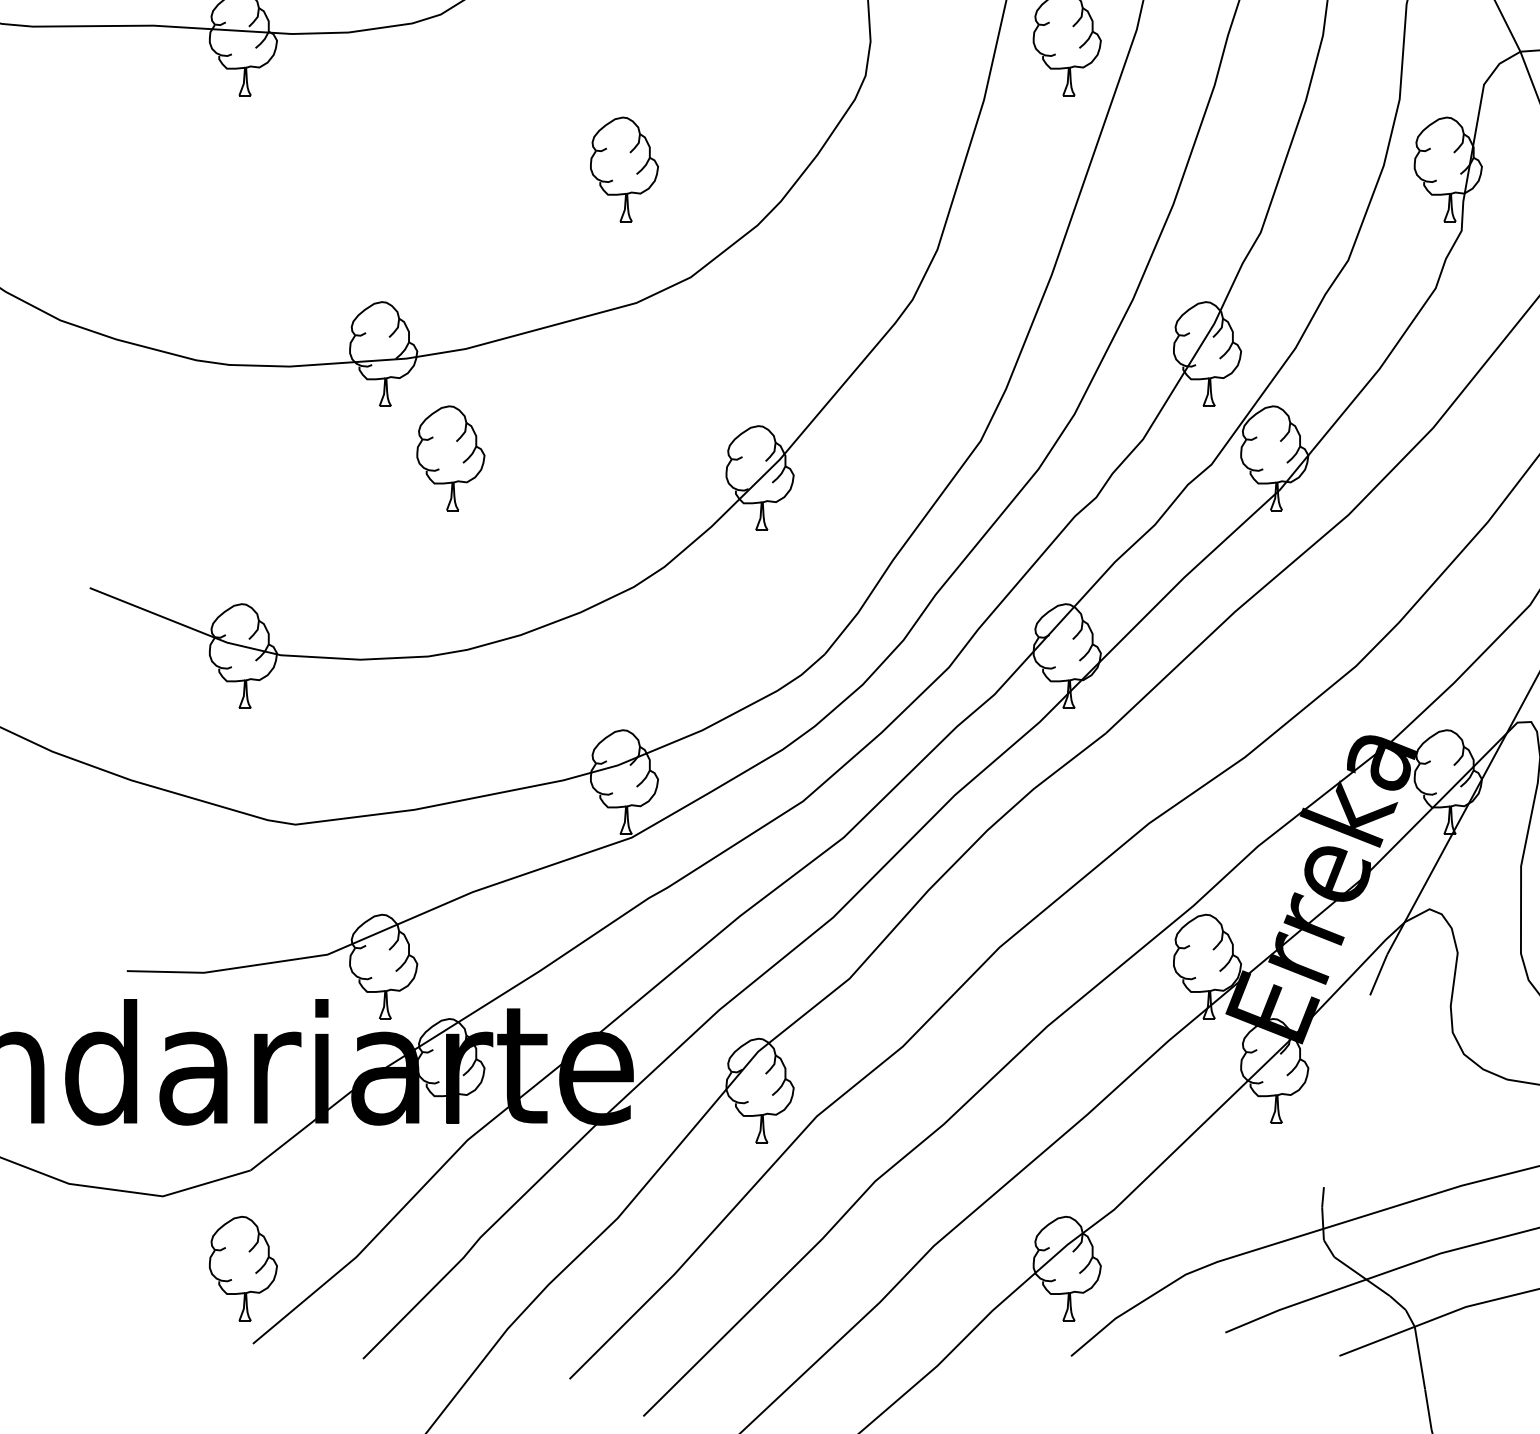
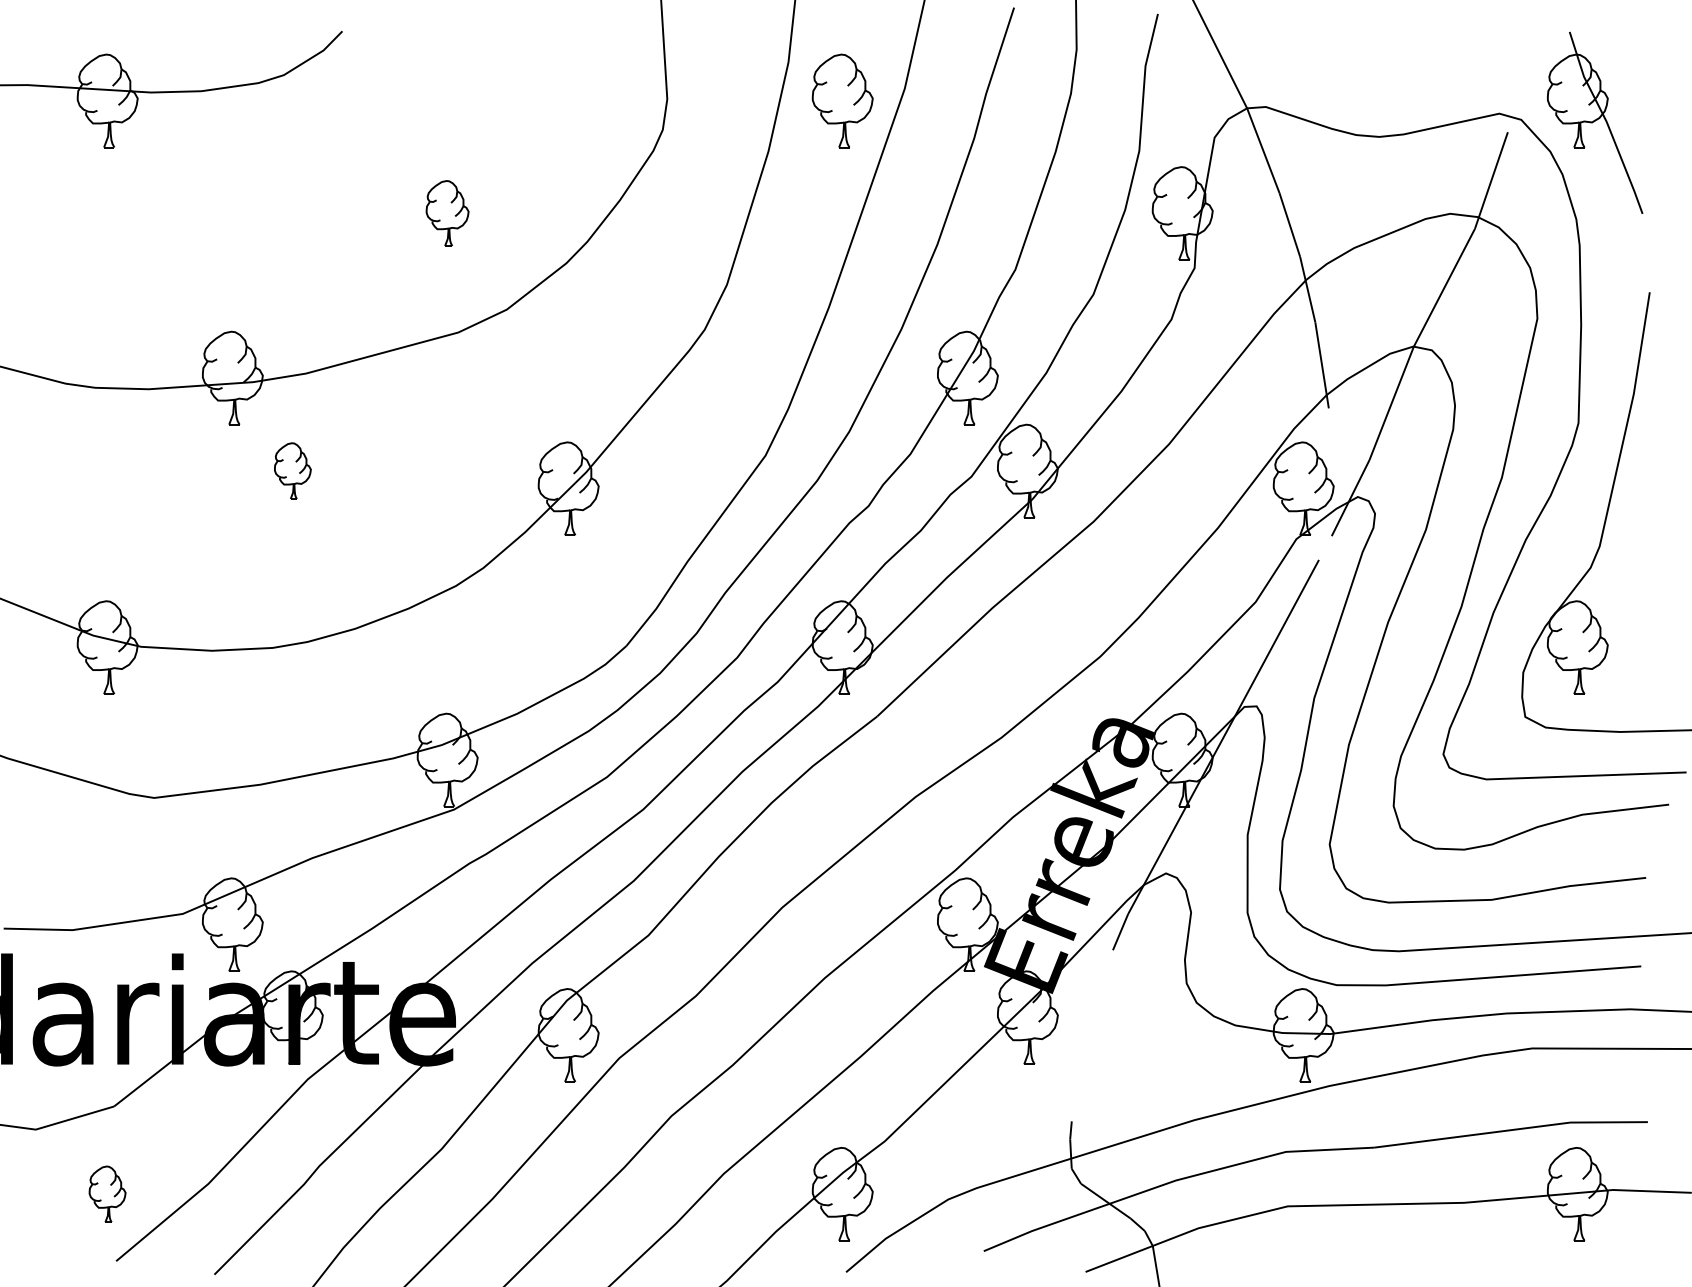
part: (624, 169) -> (447, 213), size x0.7
part: (450, 457) -> (292, 470), size x0.6
part: (243, 1269) -> (107, 1194), size x0.6

